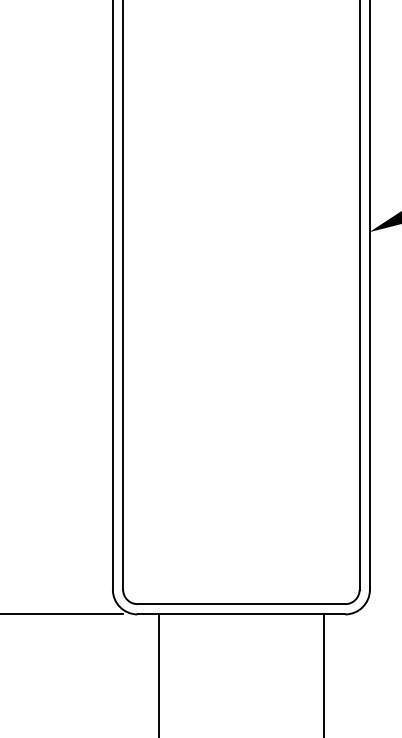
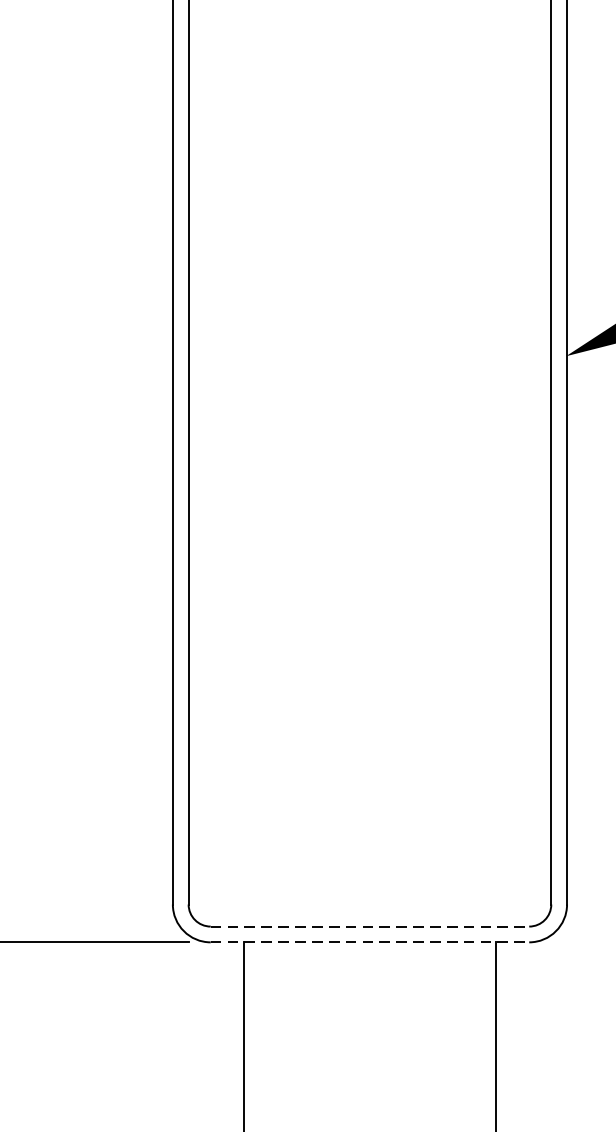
line: (241, 604) -> (370, 927), solid -> dashed
line: (241, 614) -> (370, 942), solid -> dashed

